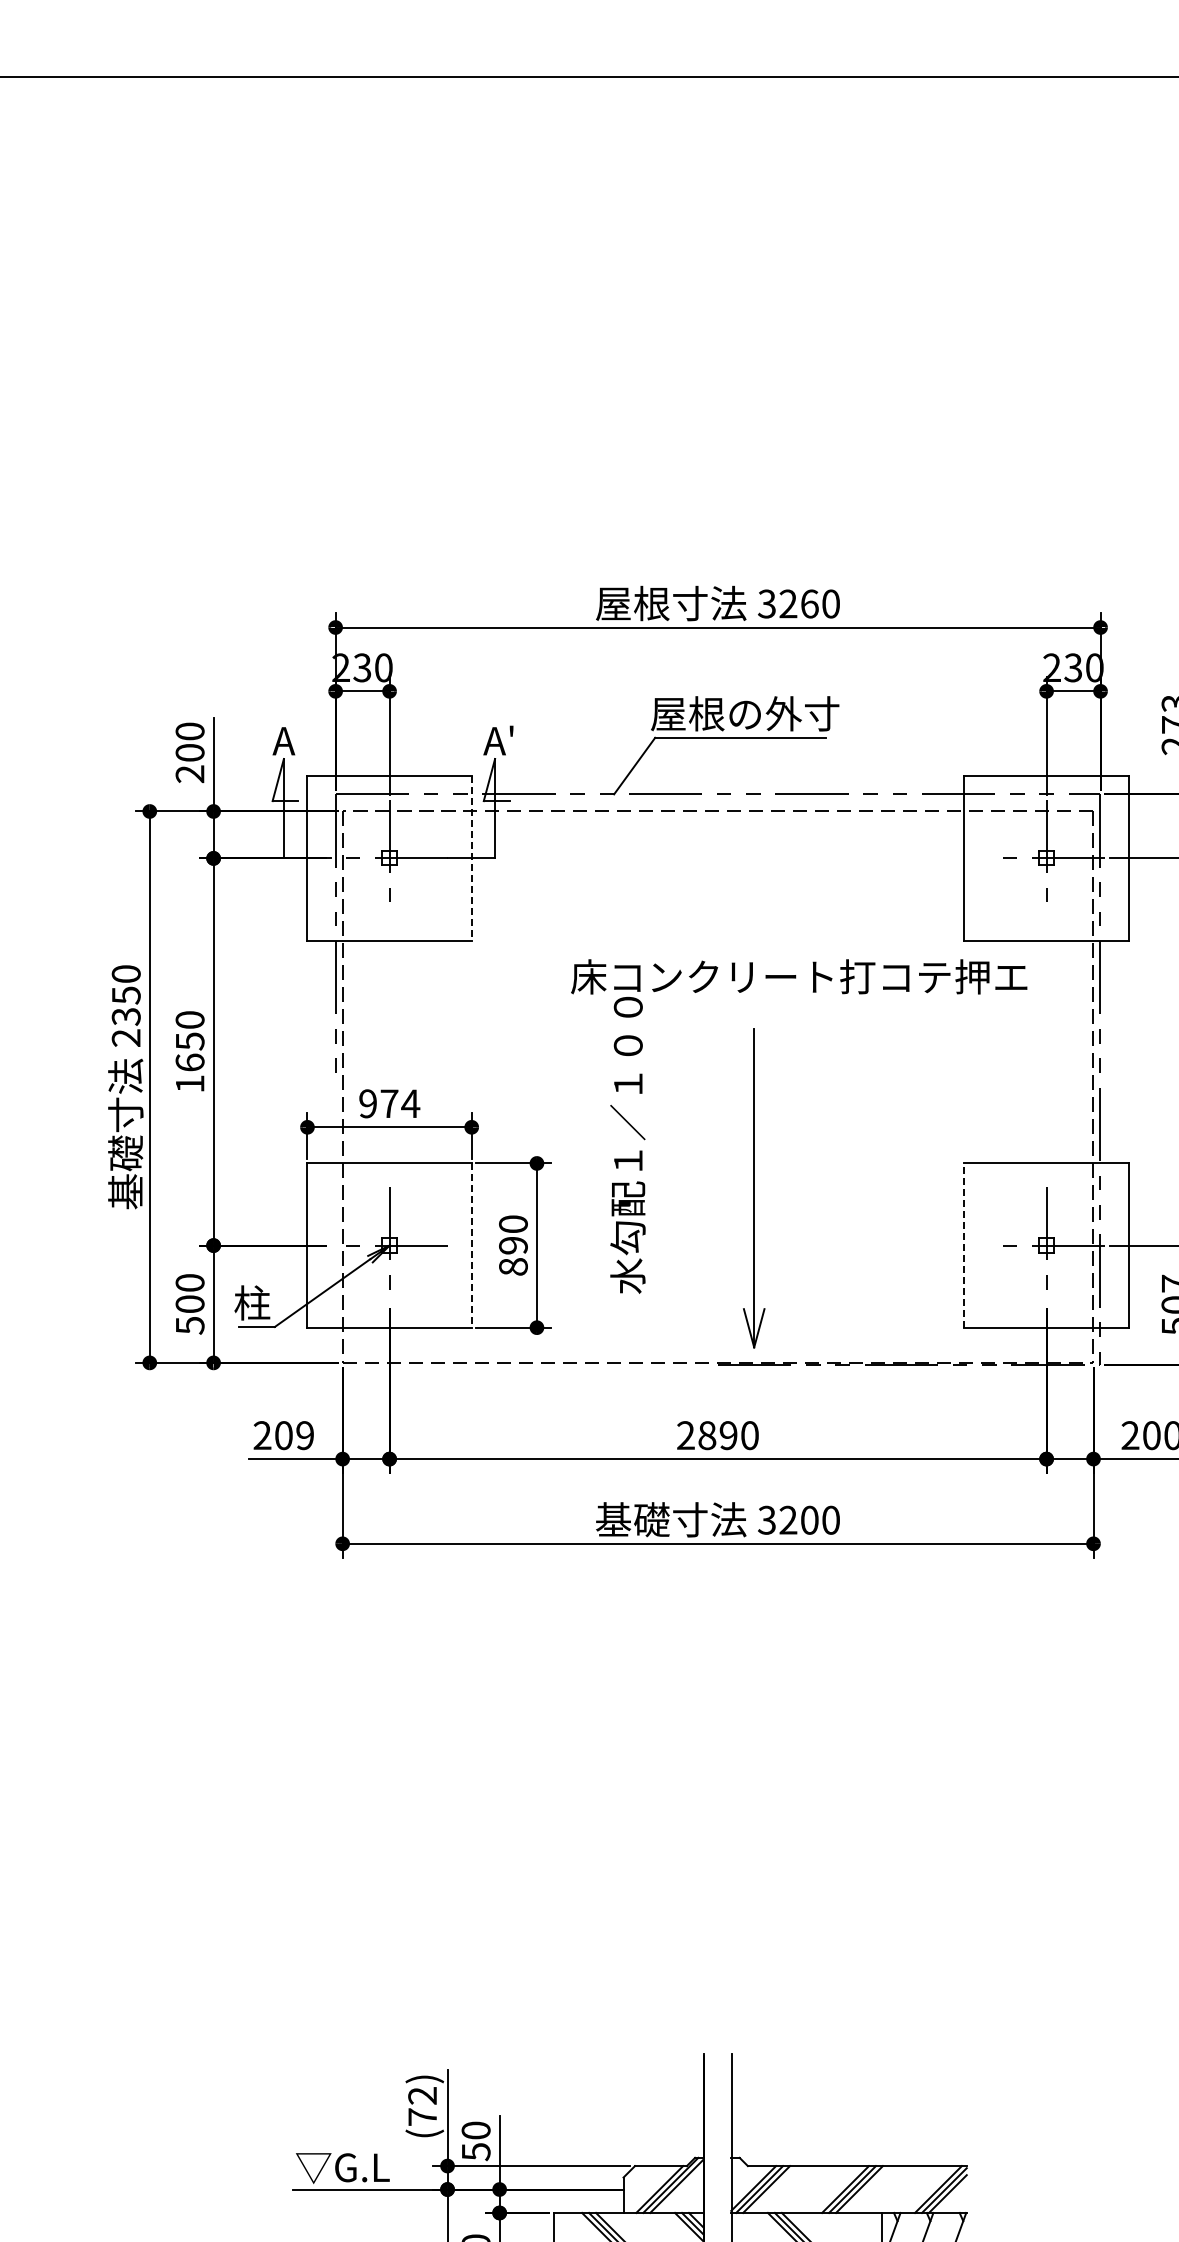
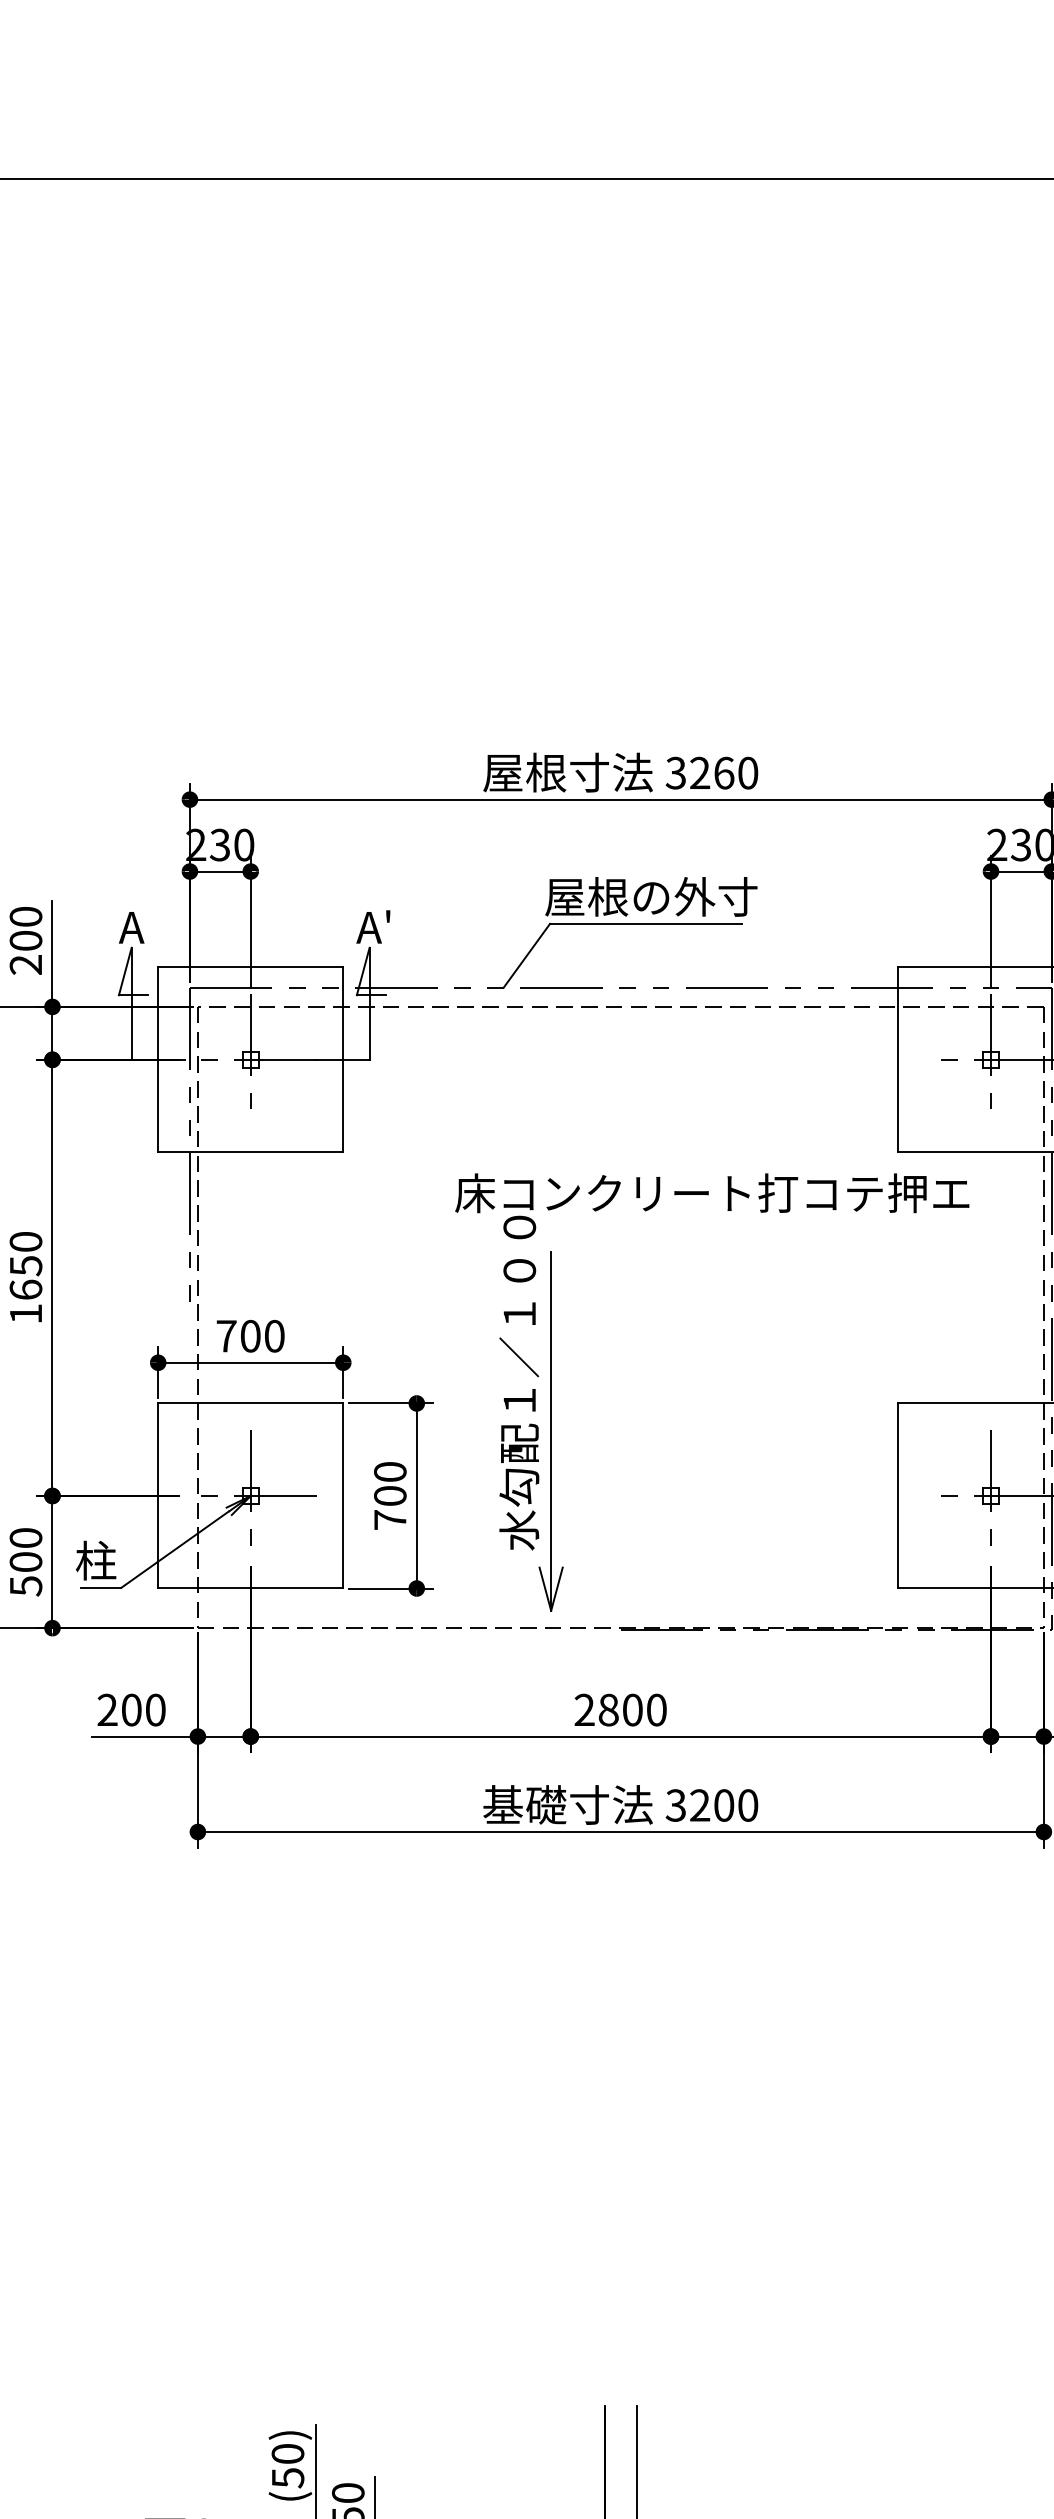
line: (471, 858) -> (343, 1059), dashed -> solid
text: (389, 1103) -> (250, 1335), 974 -> 700
part: (754, 1188) -> (551, 1431), moved
line: (964, 1245) -> (898, 1495), dashed -> solid
line: (471, 1246) -> (343, 1497), dashed -> solid
text: (513, 1255) -> (390, 1507), 890 -> 700
text: (305, 1435) -> (156, 1709), 209 -> 200
text: (728, 1435) -> (632, 1709), 2890 -> 2800
text: (422, 2106) -> (287, 2466), (72) -> (50)

